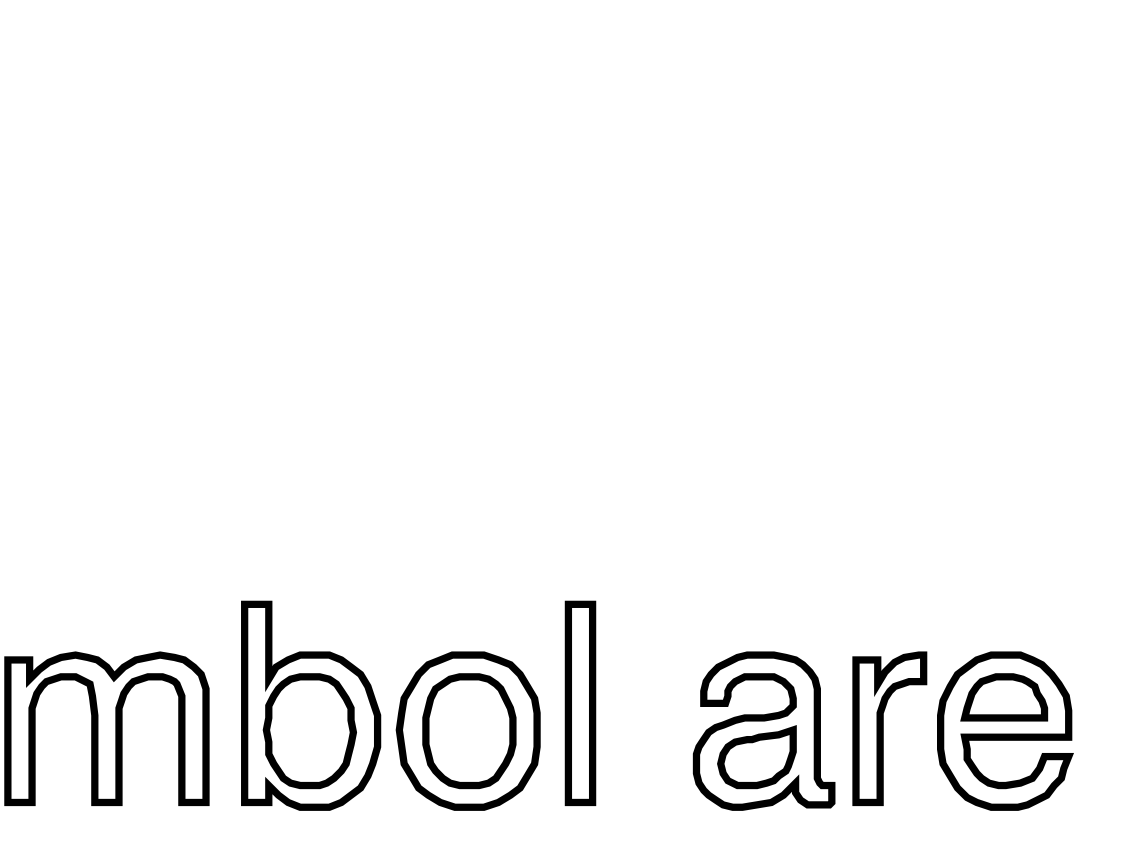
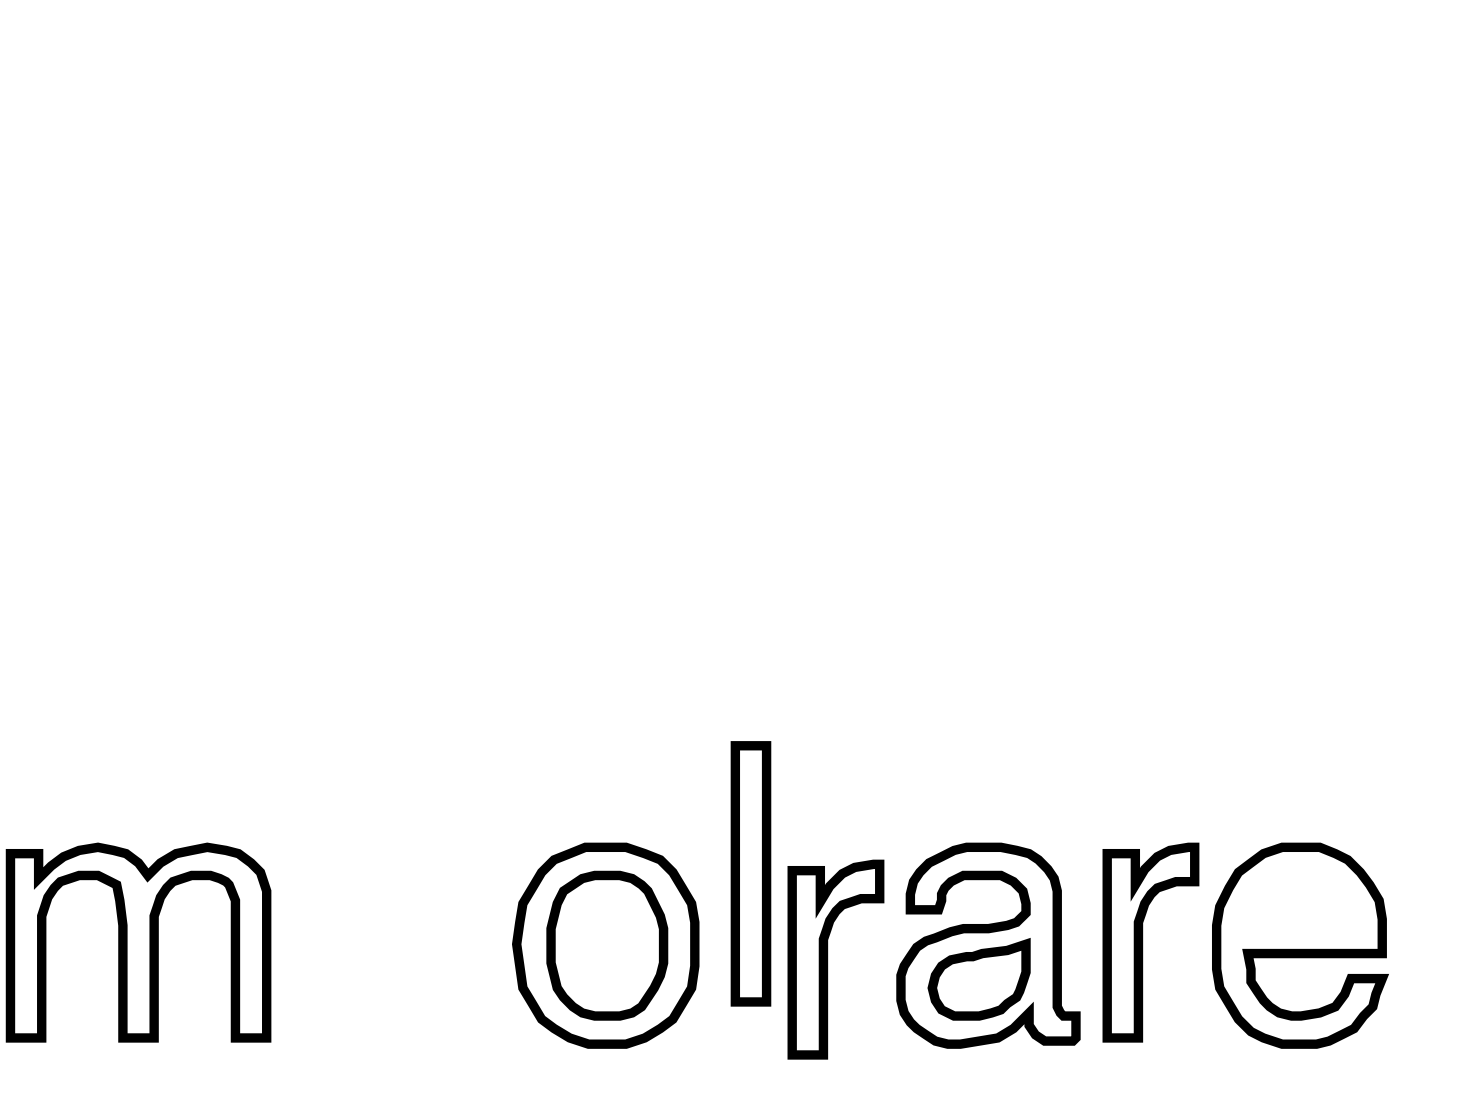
part: (1003, 696) -> (1298, 901), removed
part: (580, 703) -> (750, 873), moved
part: (311, 705) -> (402, 912), removed
part: (640, 741) -> (828, 959), added

